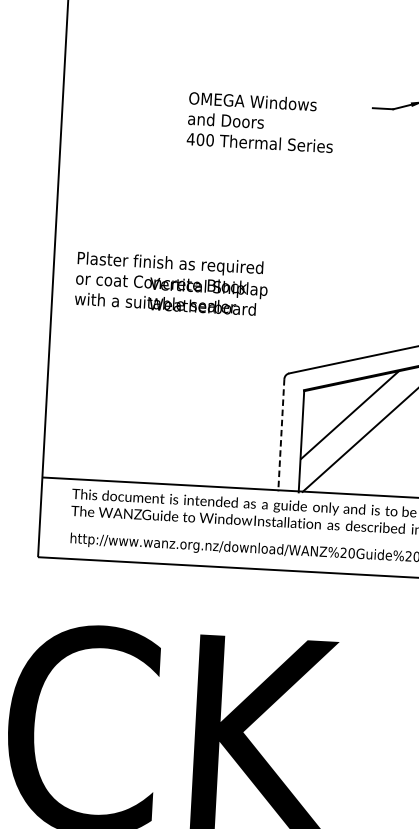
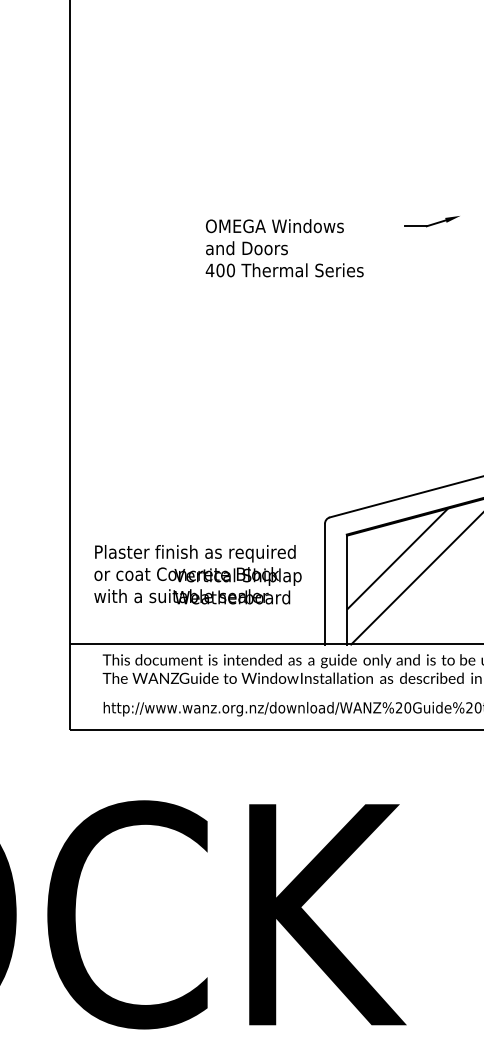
text: (171, 283) -> (197, 574), moved
line: (280, 435) -> (324, 584), dashed -> solid

